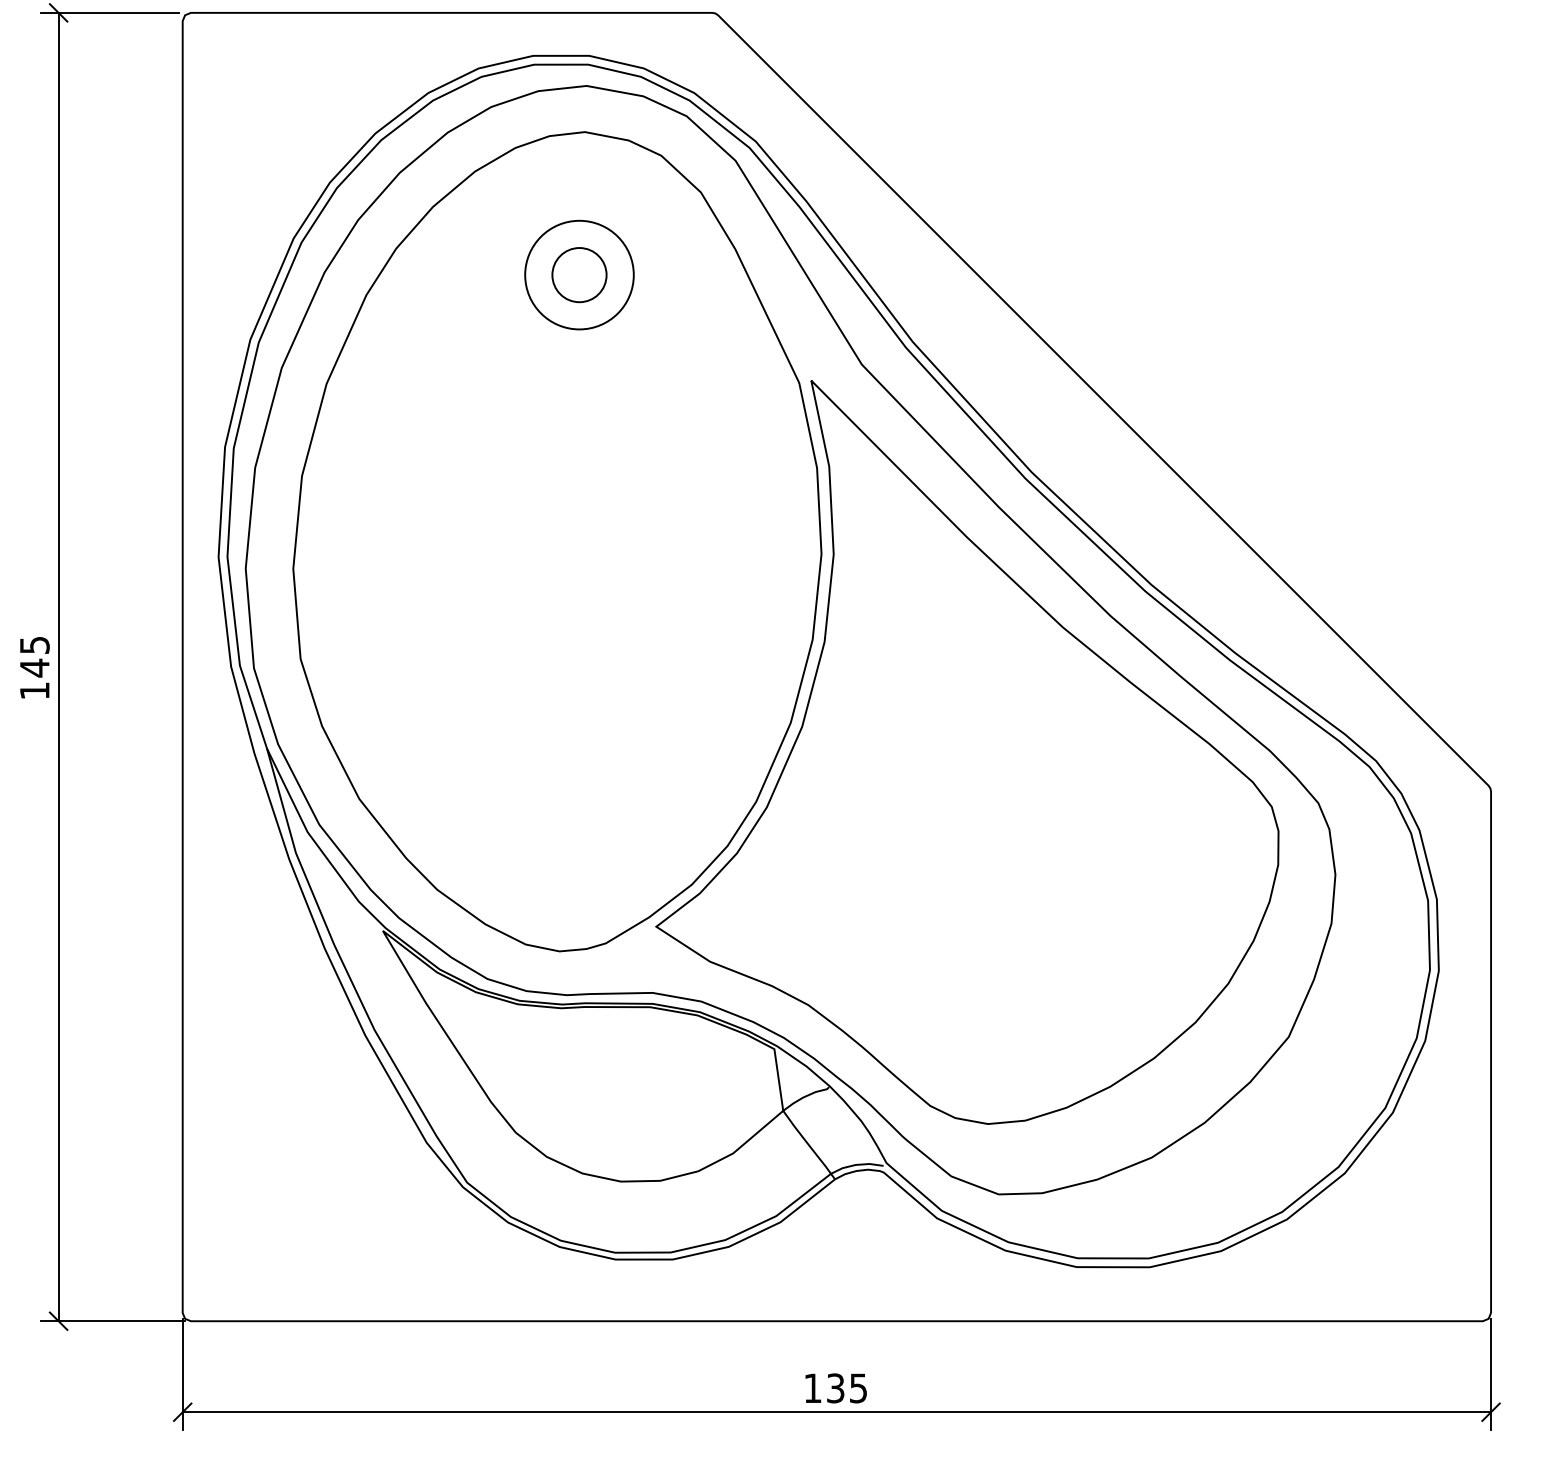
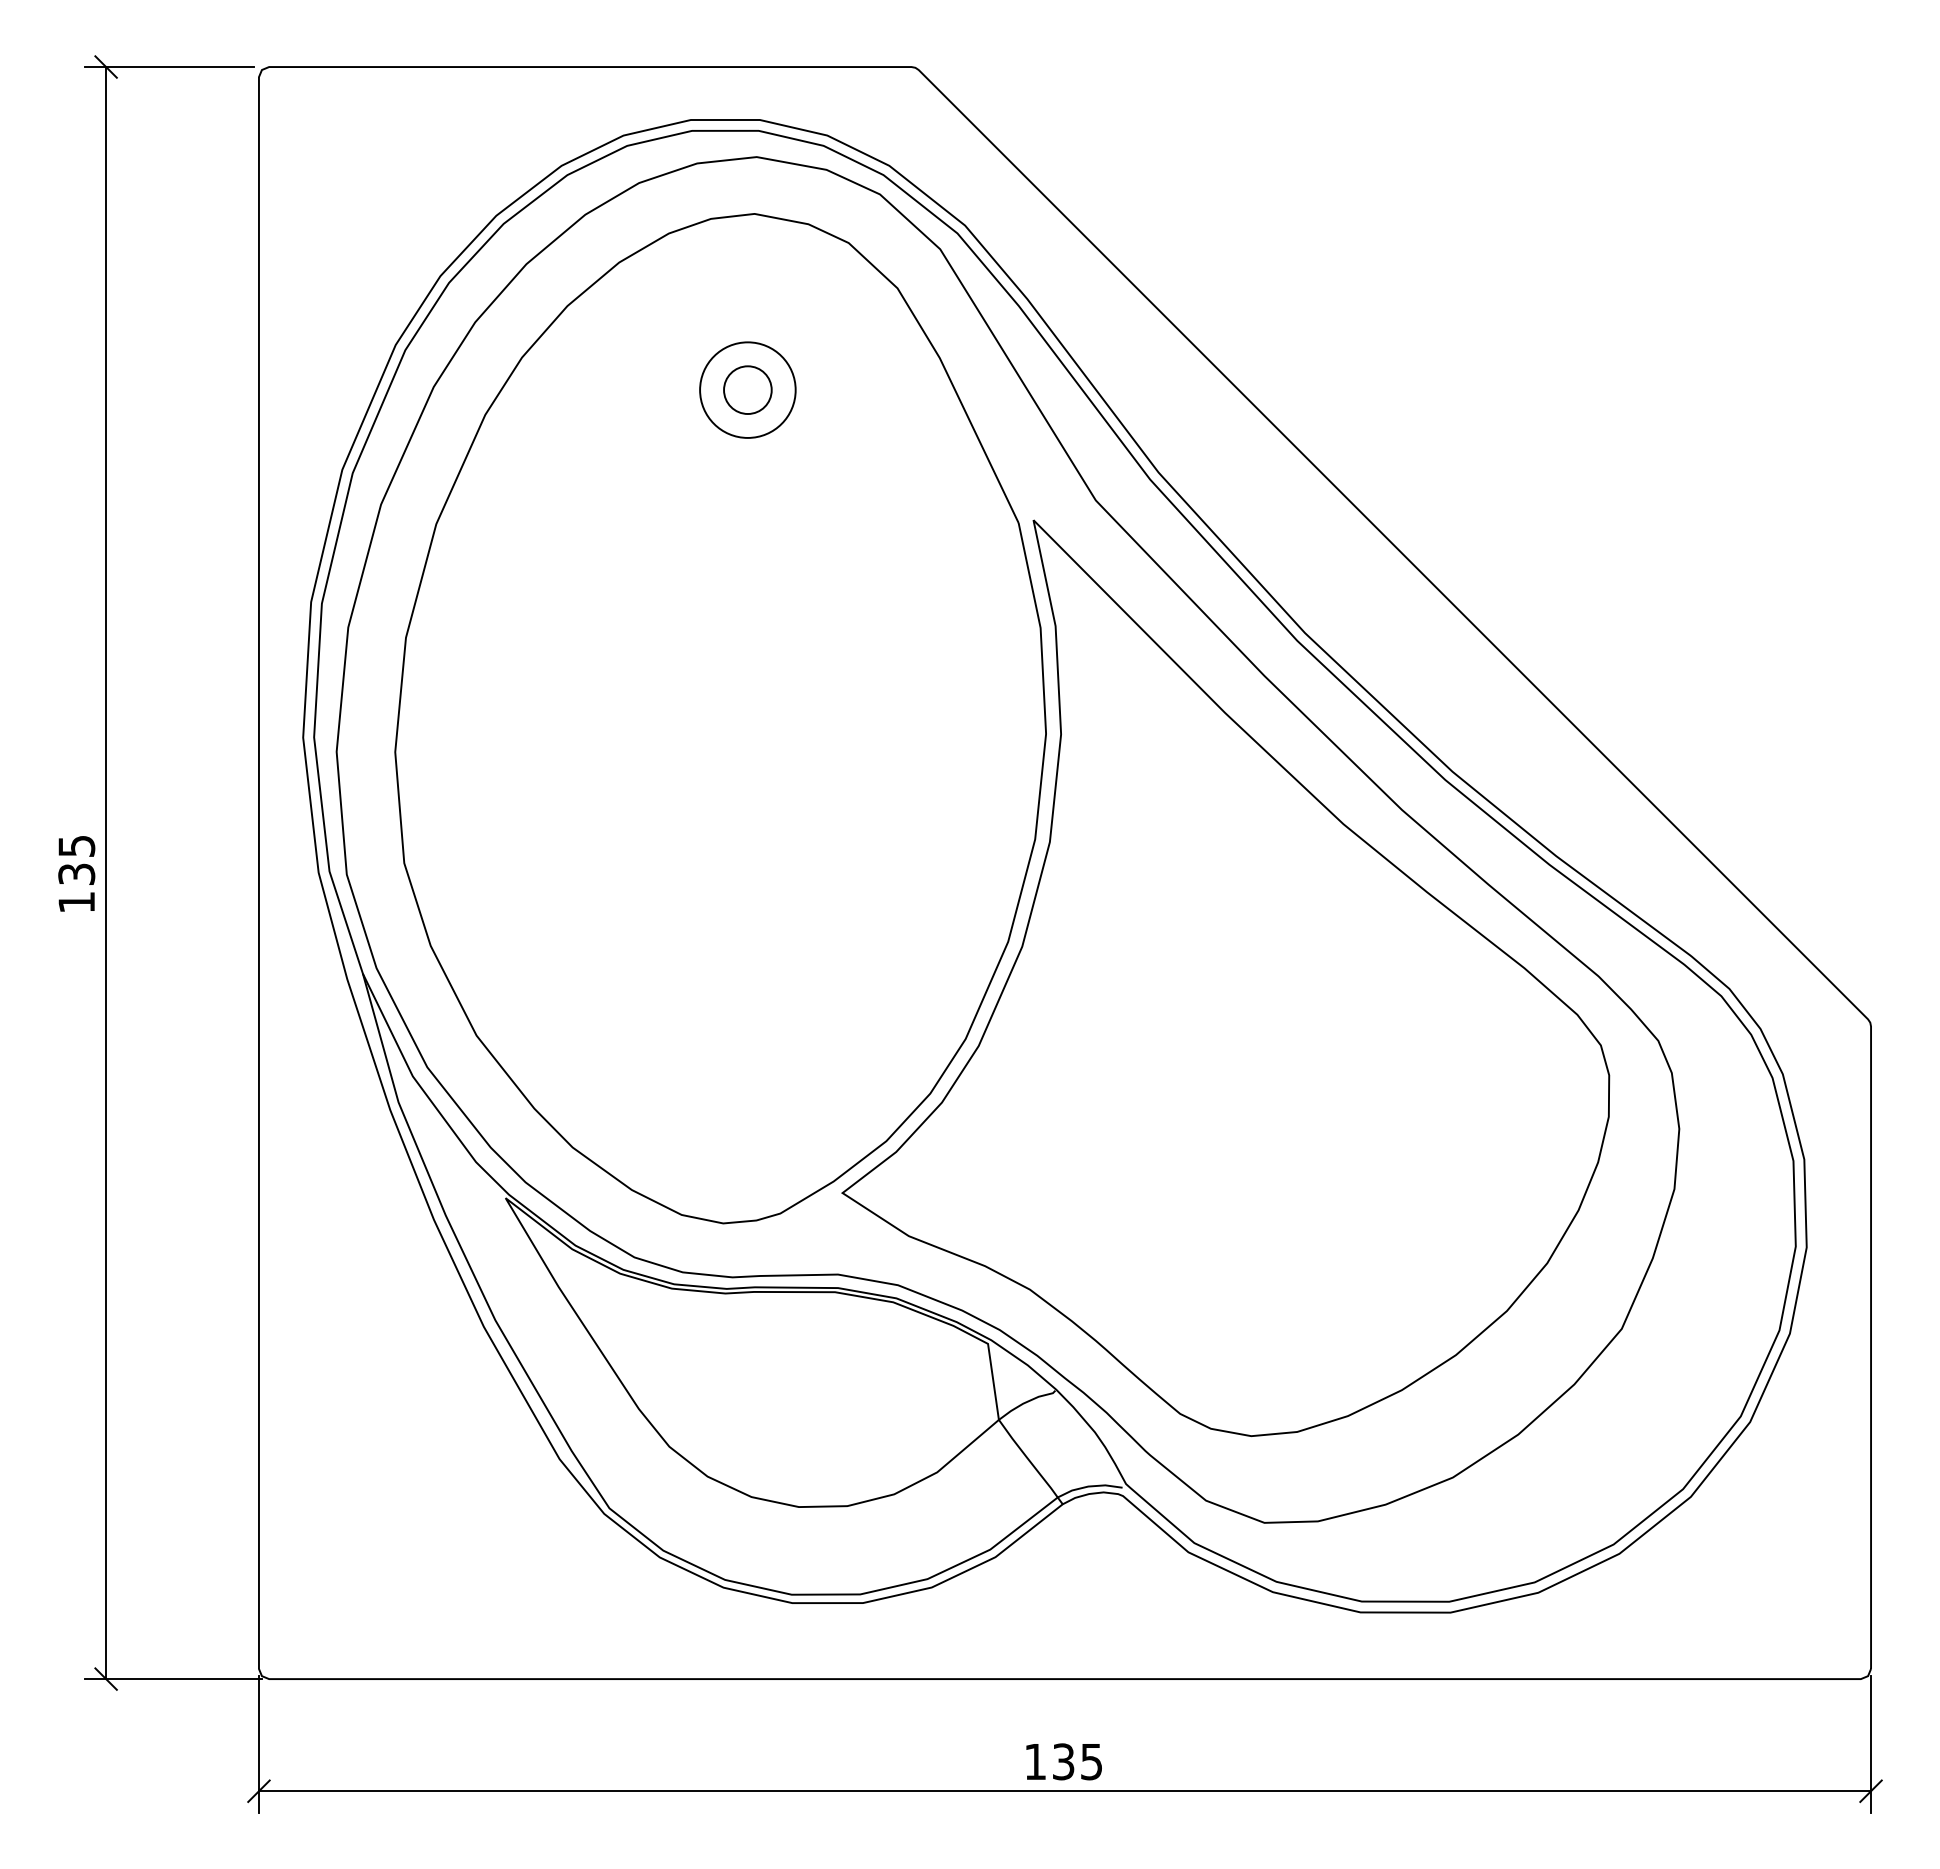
circle: (579, 274) -> (747, 389), size x0.71
circle: (579, 275) -> (747, 390), size x0.71
text: (34, 668) -> (76, 874), 145 -> 135

